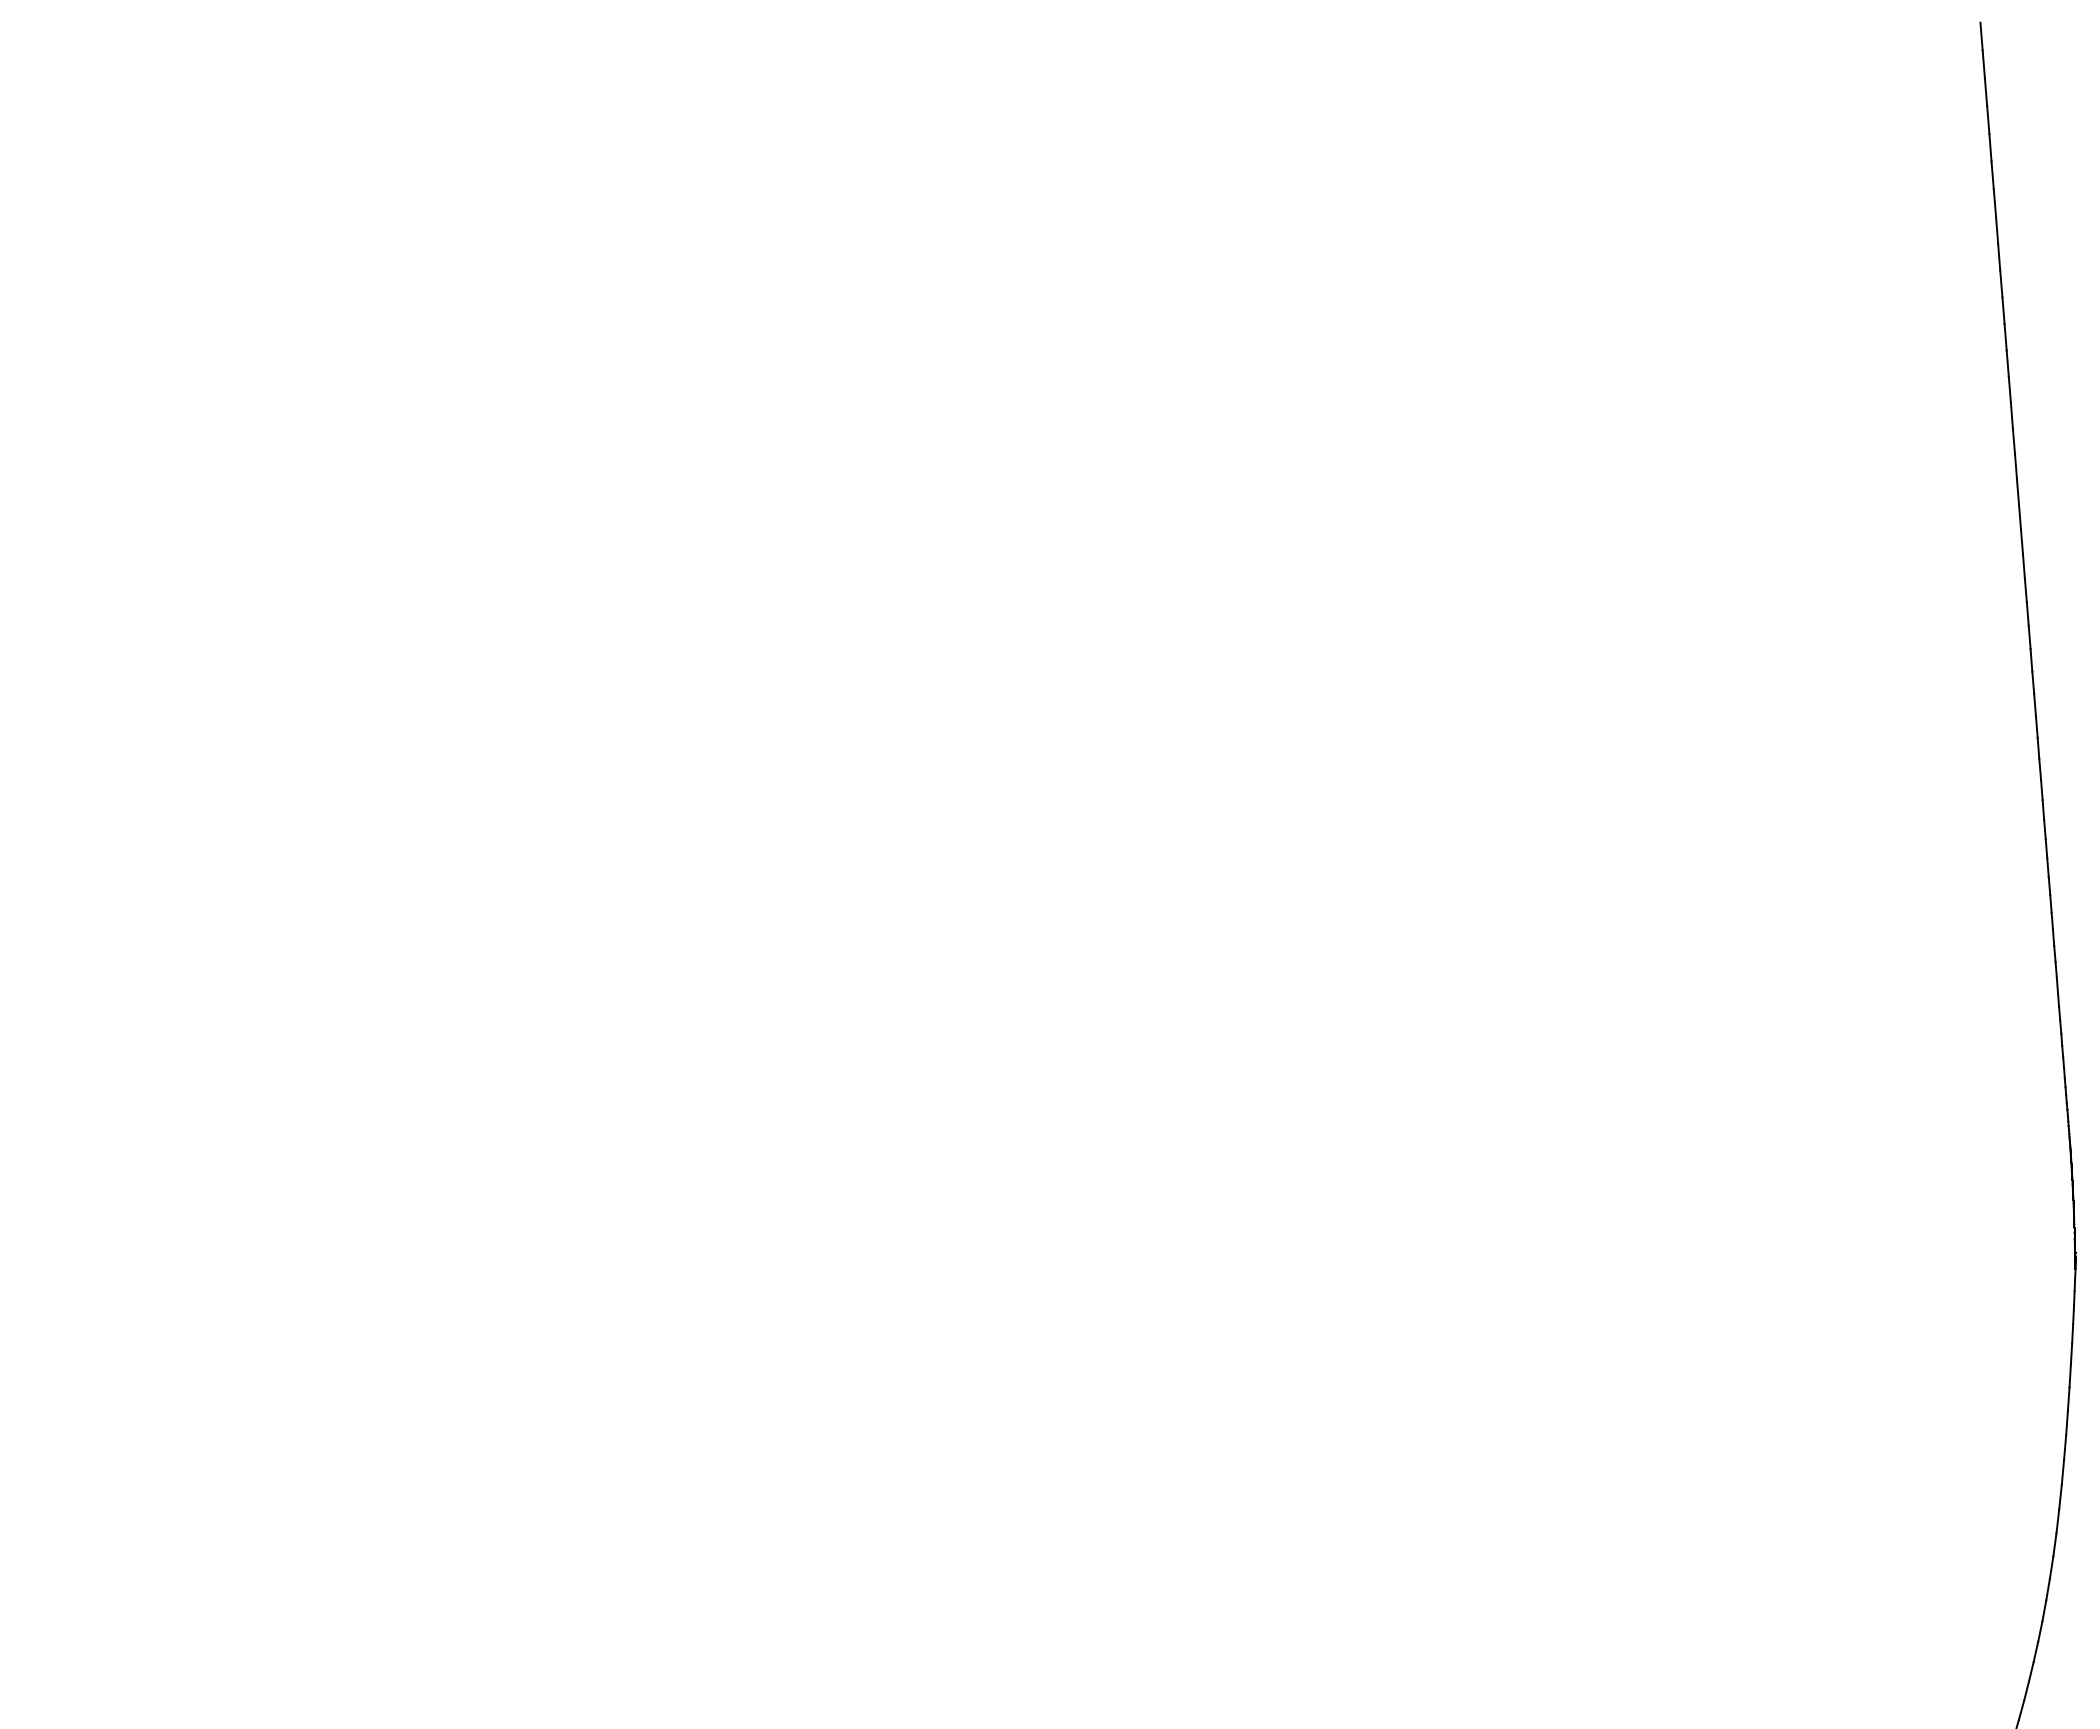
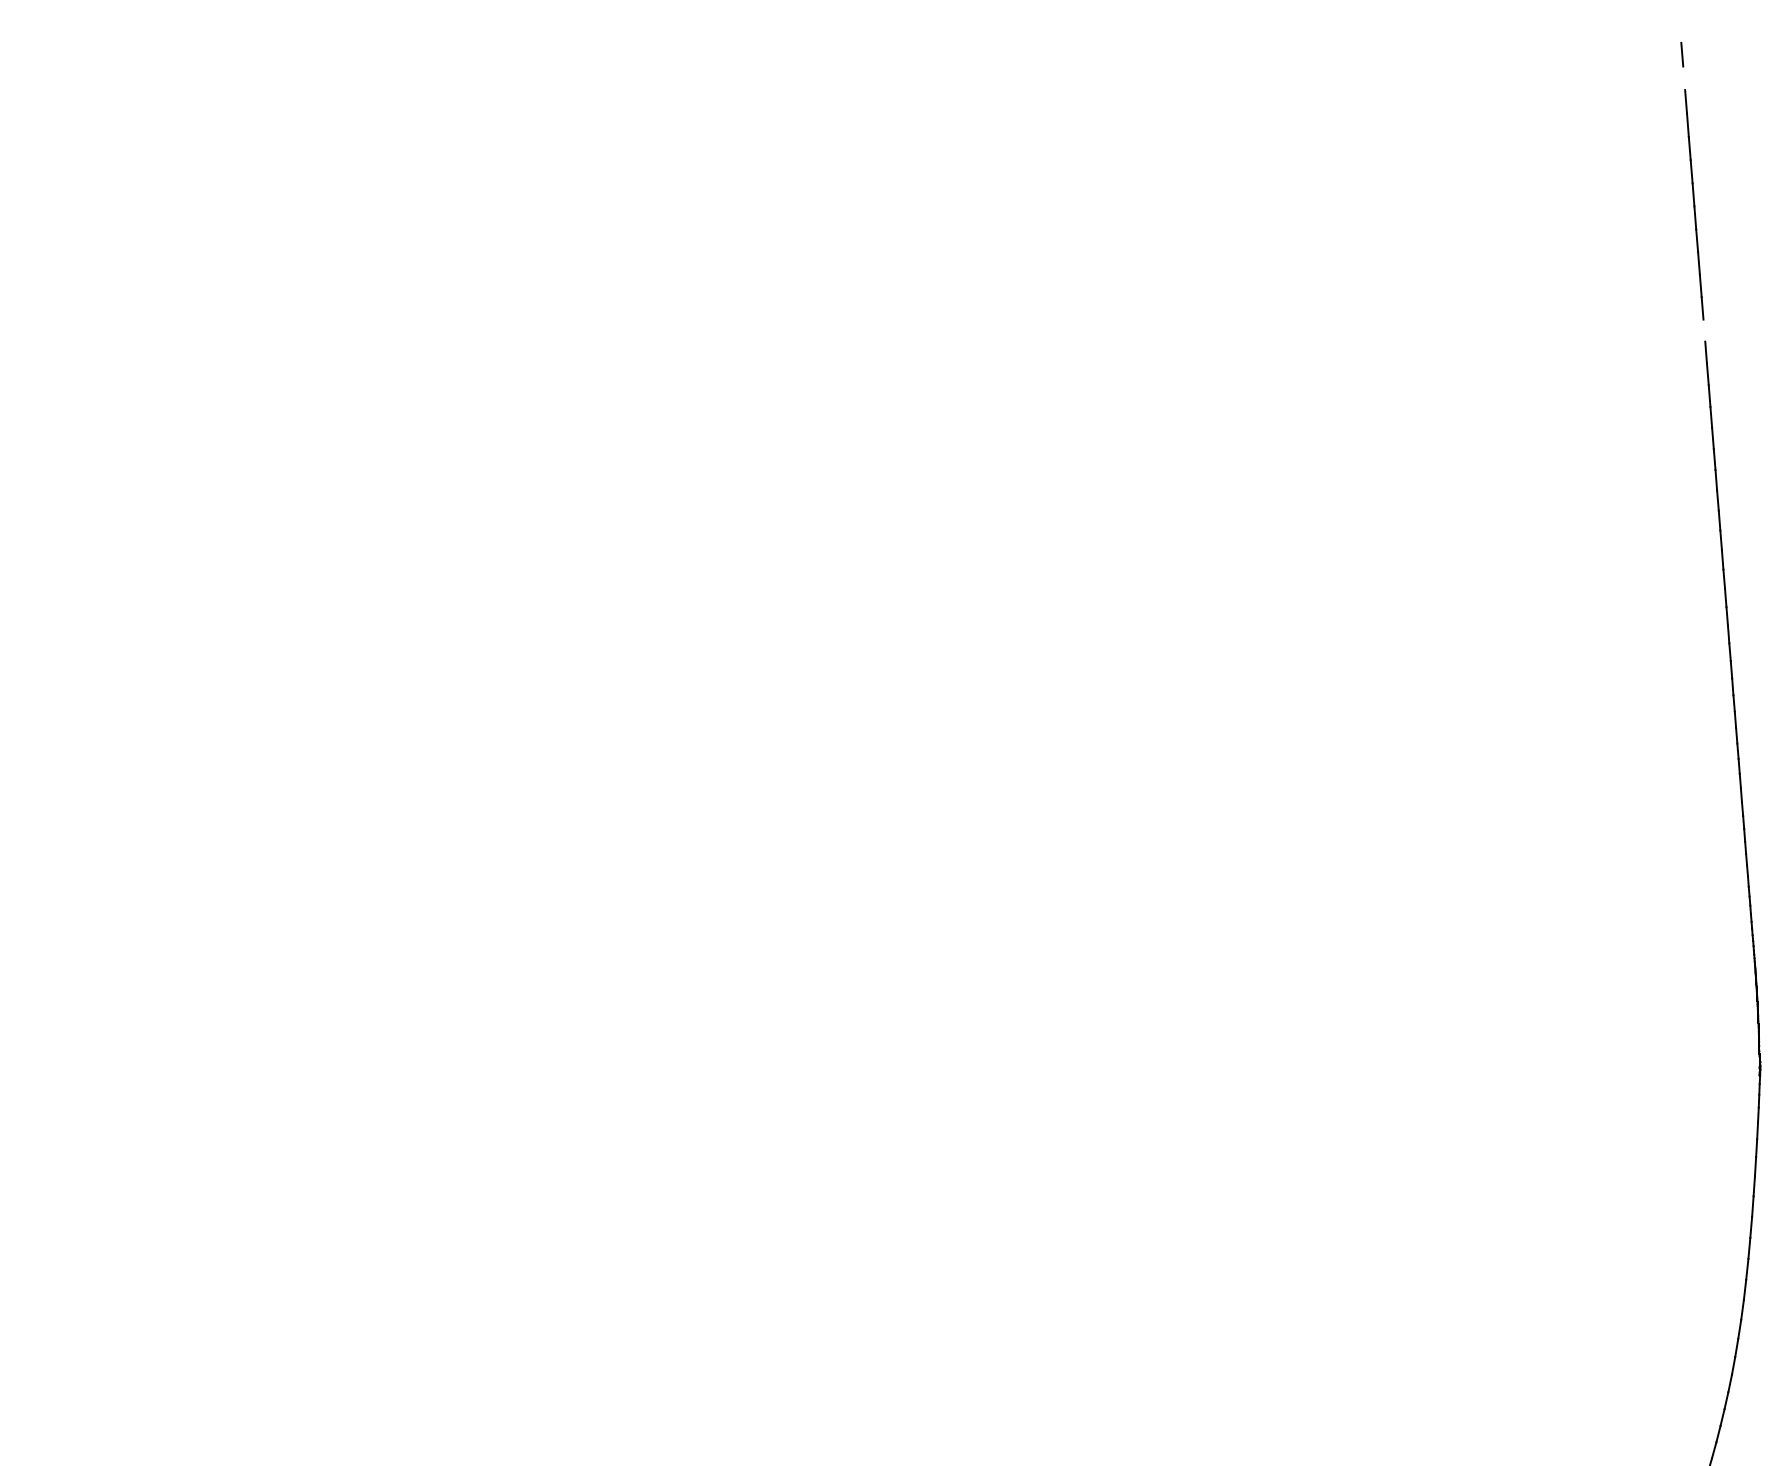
line: (1981, 36) -> (1680, 30), removed
line: (1985, 92) -> (1683, 78), removed
line: (2009, 389) -> (1704, 330), removed

